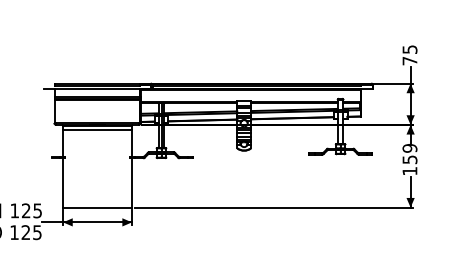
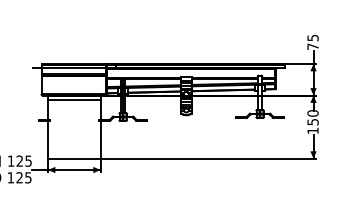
text: (410, 148) -> (313, 113), 159 -> 150

